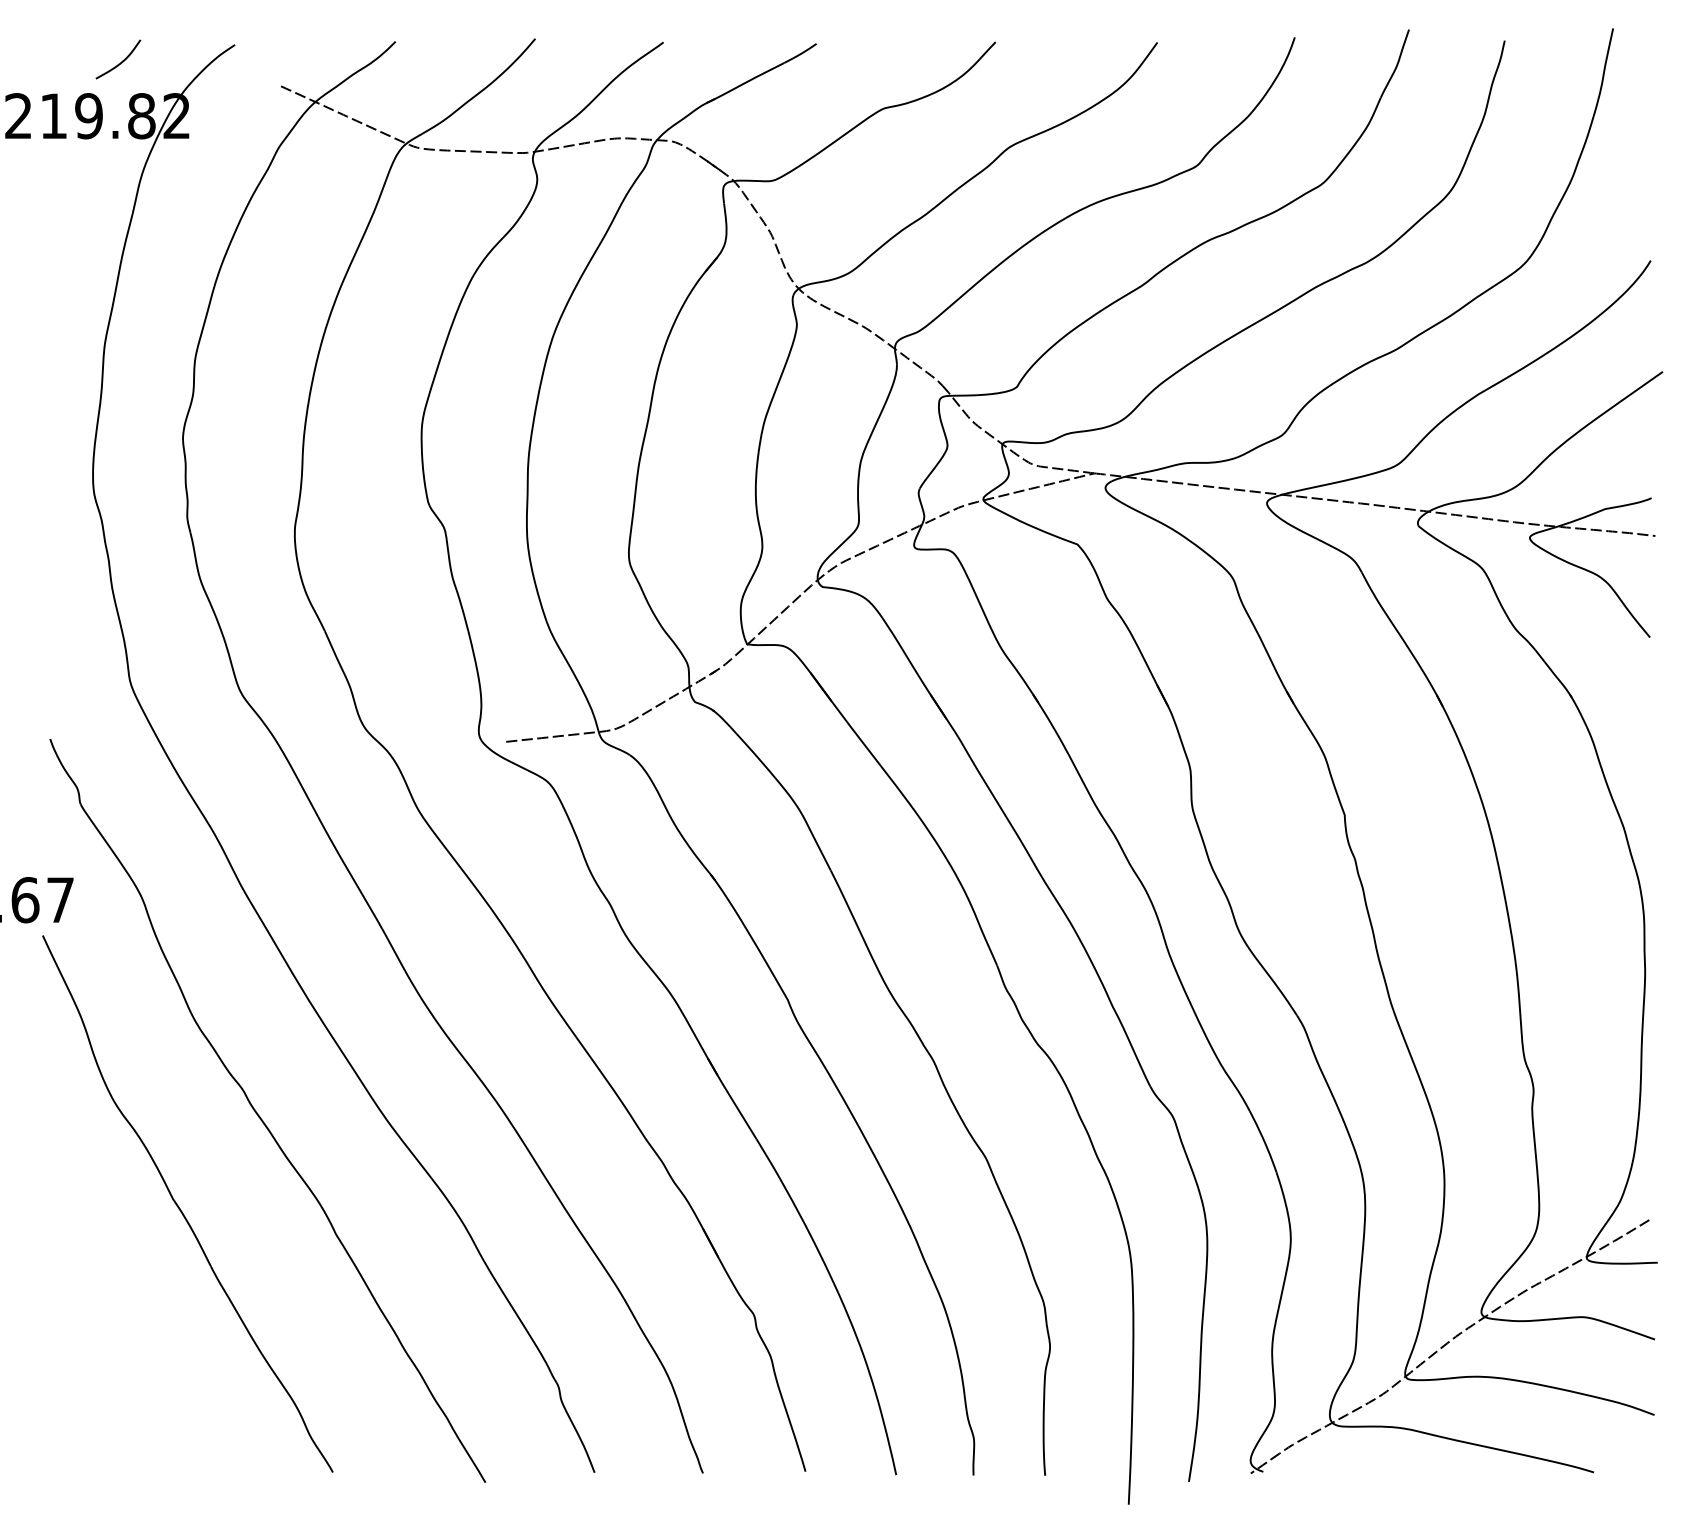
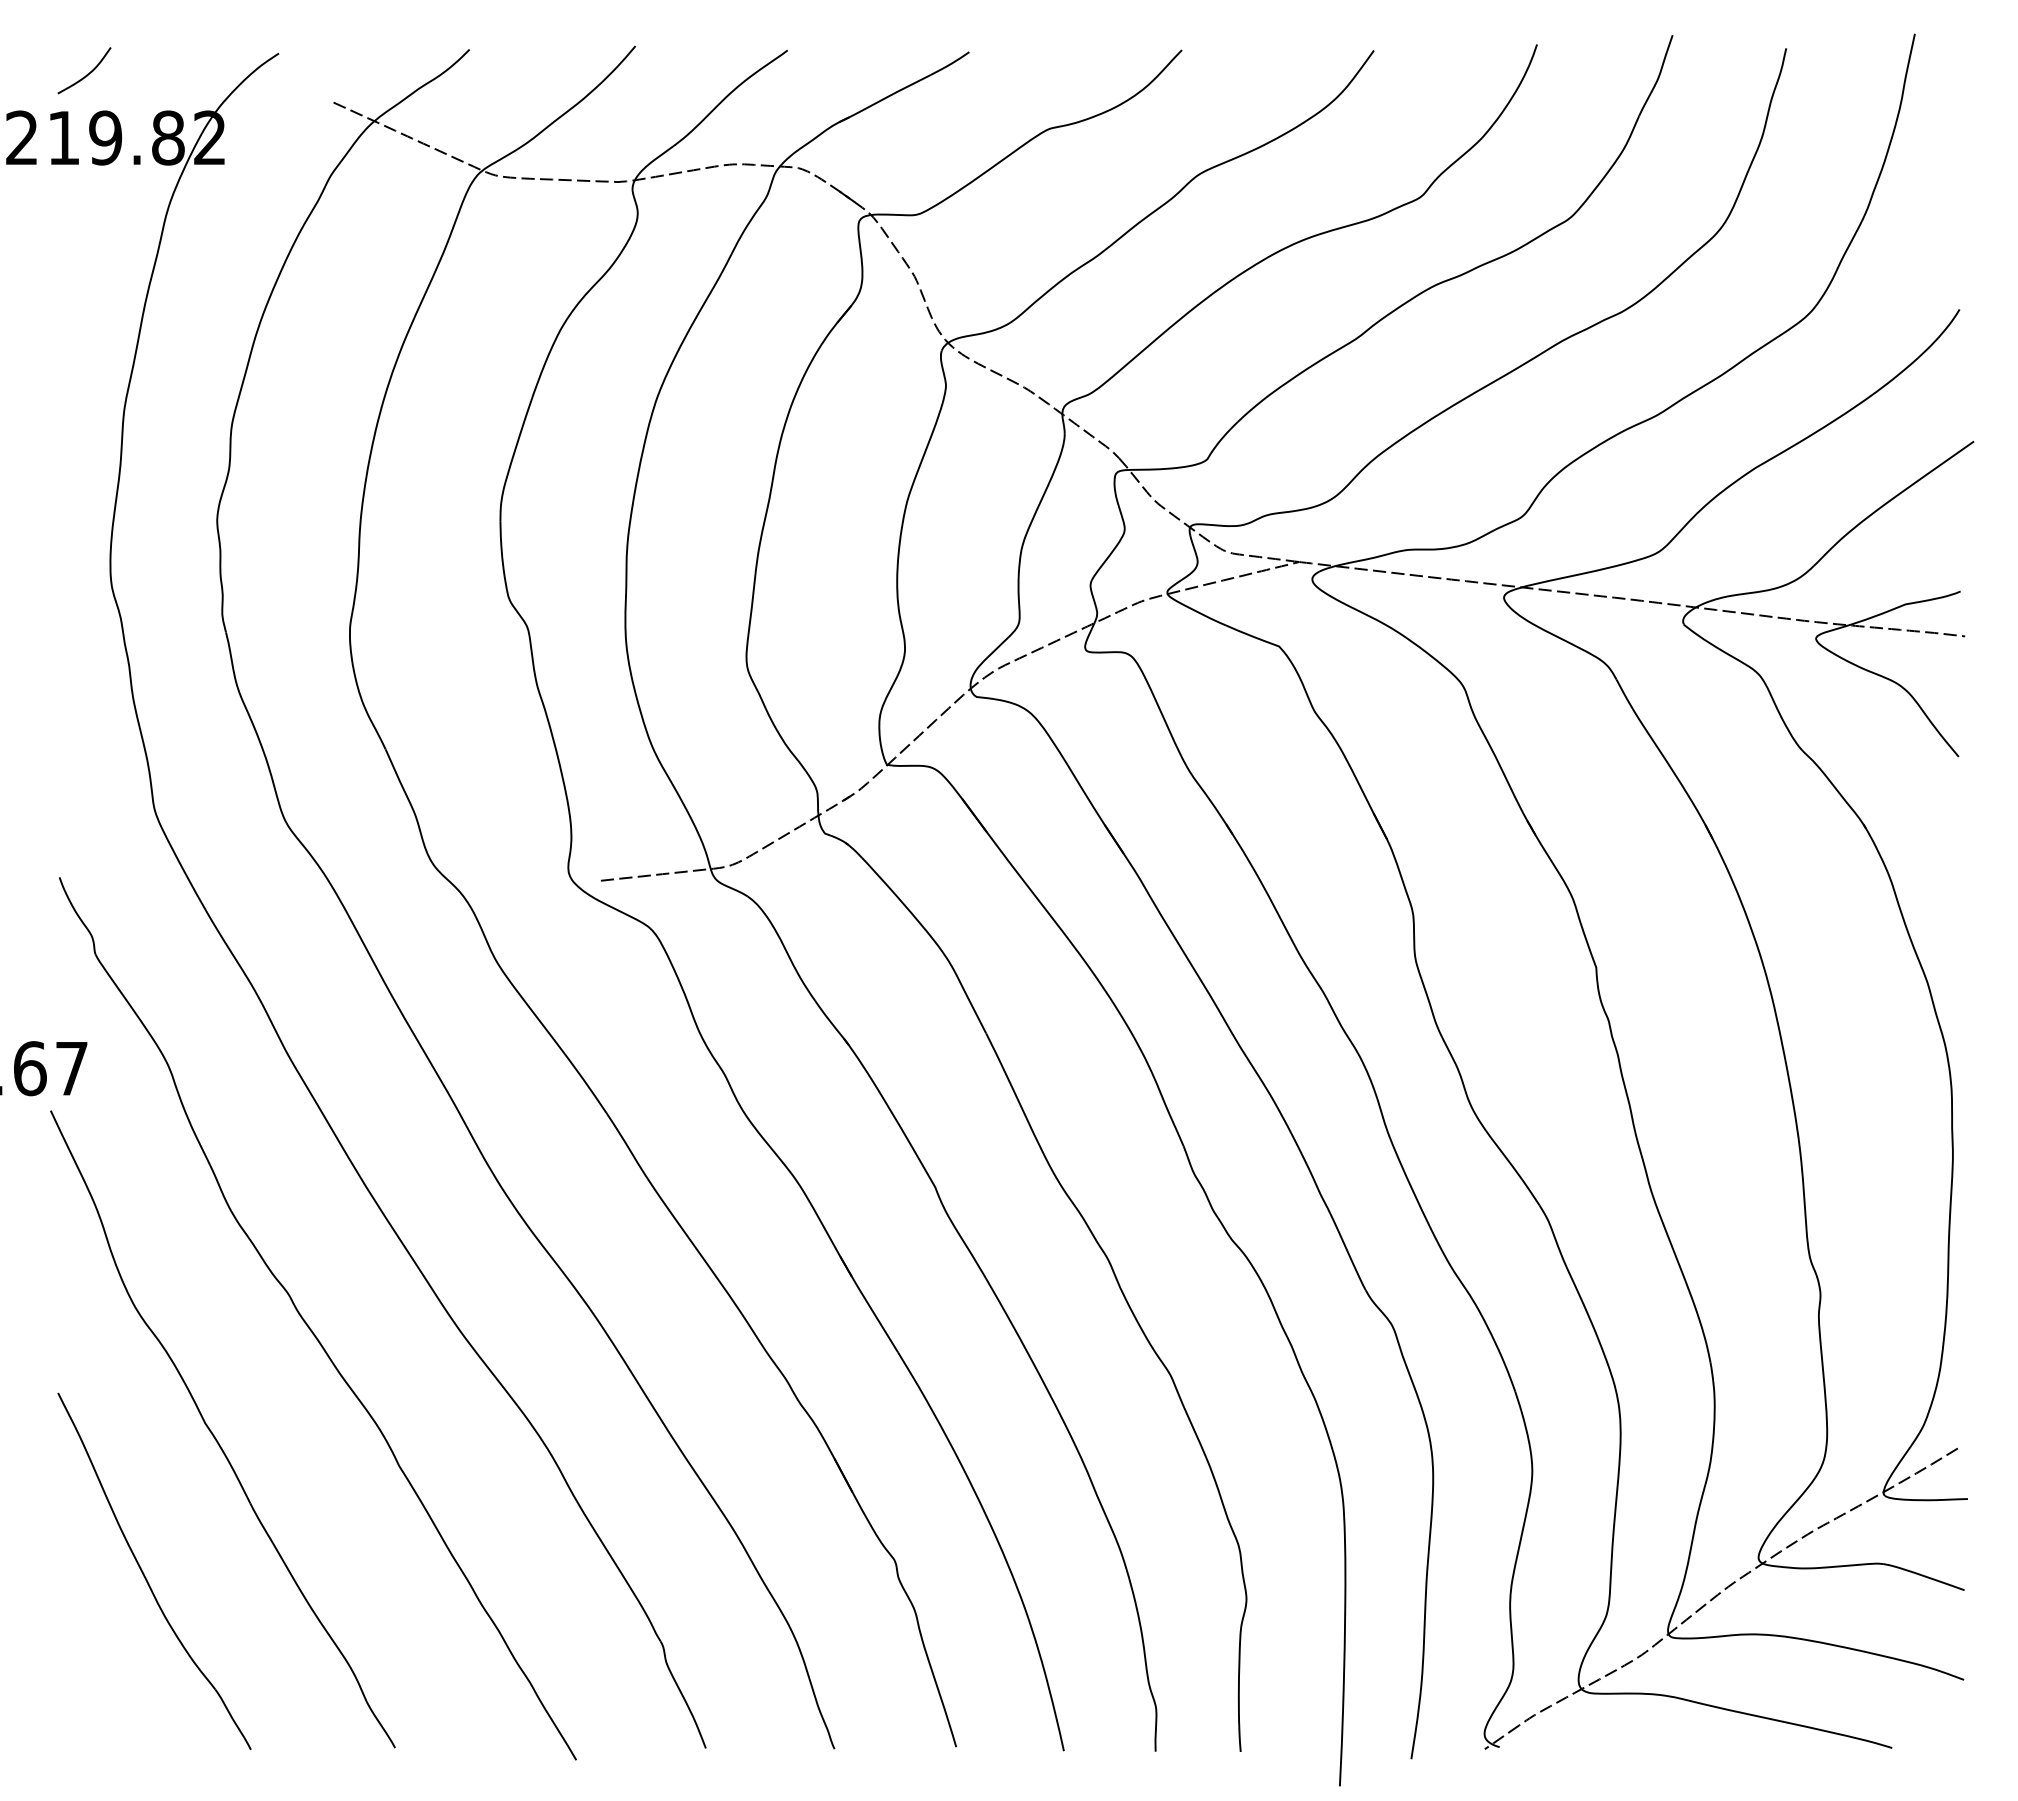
curve: (120, 61) -> (87, 73), moved
part: (122, 1327) -> (145, 1575), added

